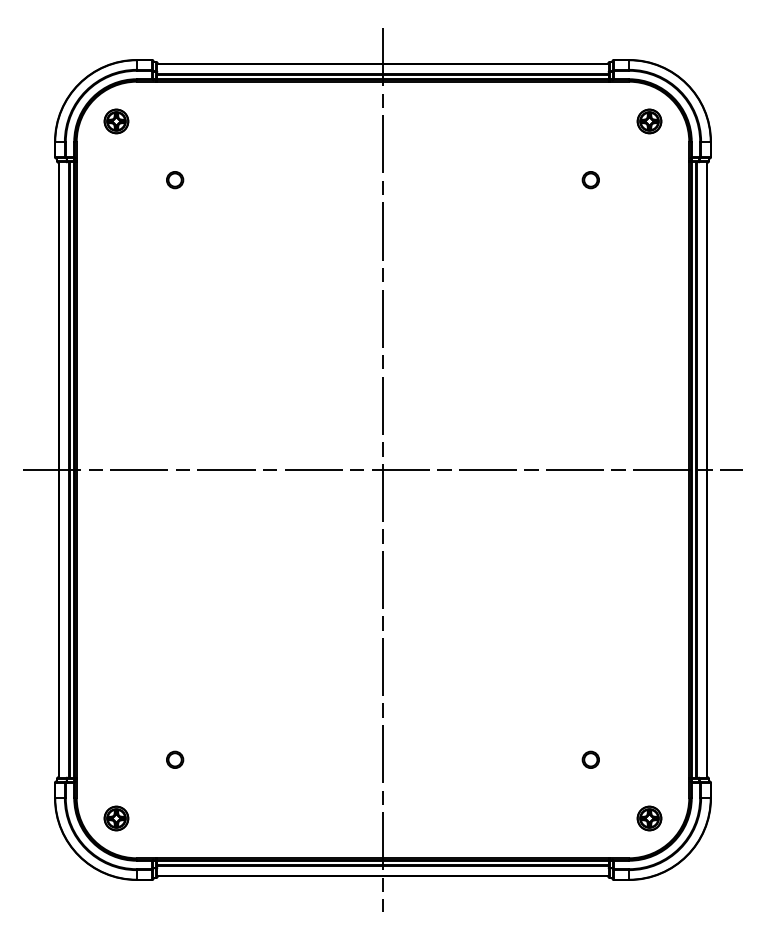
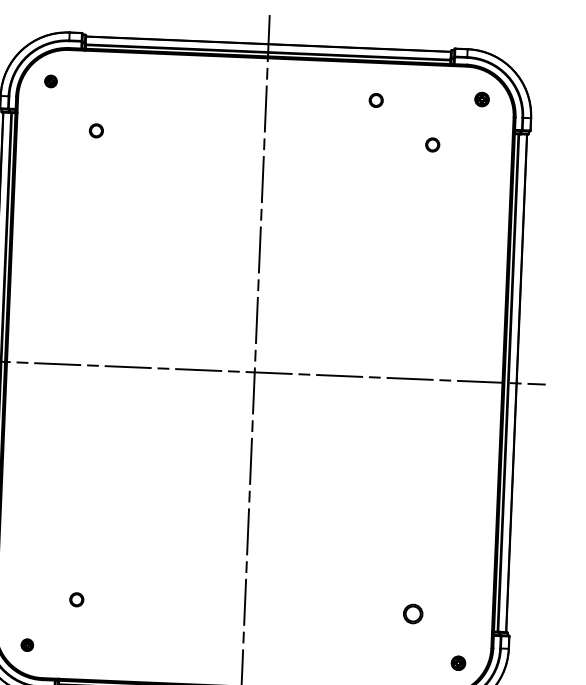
part: (116, 121) -> (51, 81), size x0.6
part: (649, 121) -> (482, 99), size x0.7
part: (518, 128) -> (375, 100), added
part: (590, 759) -> (412, 613), size x1.4
part: (116, 818) -> (27, 645), size x0.6
part: (649, 818) -> (458, 663), size x0.7

